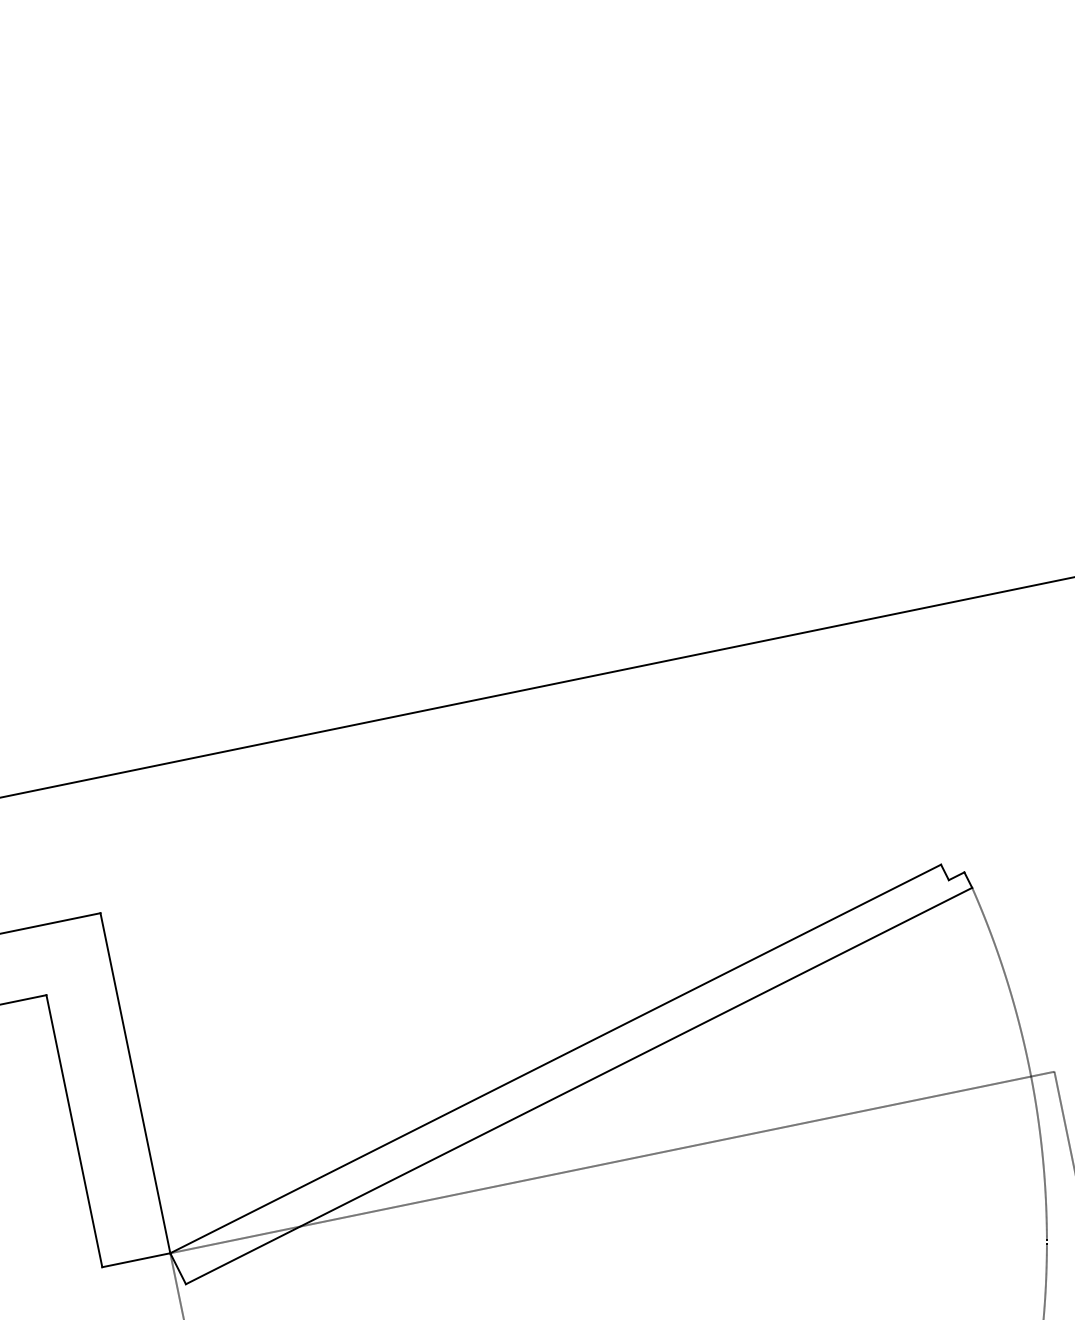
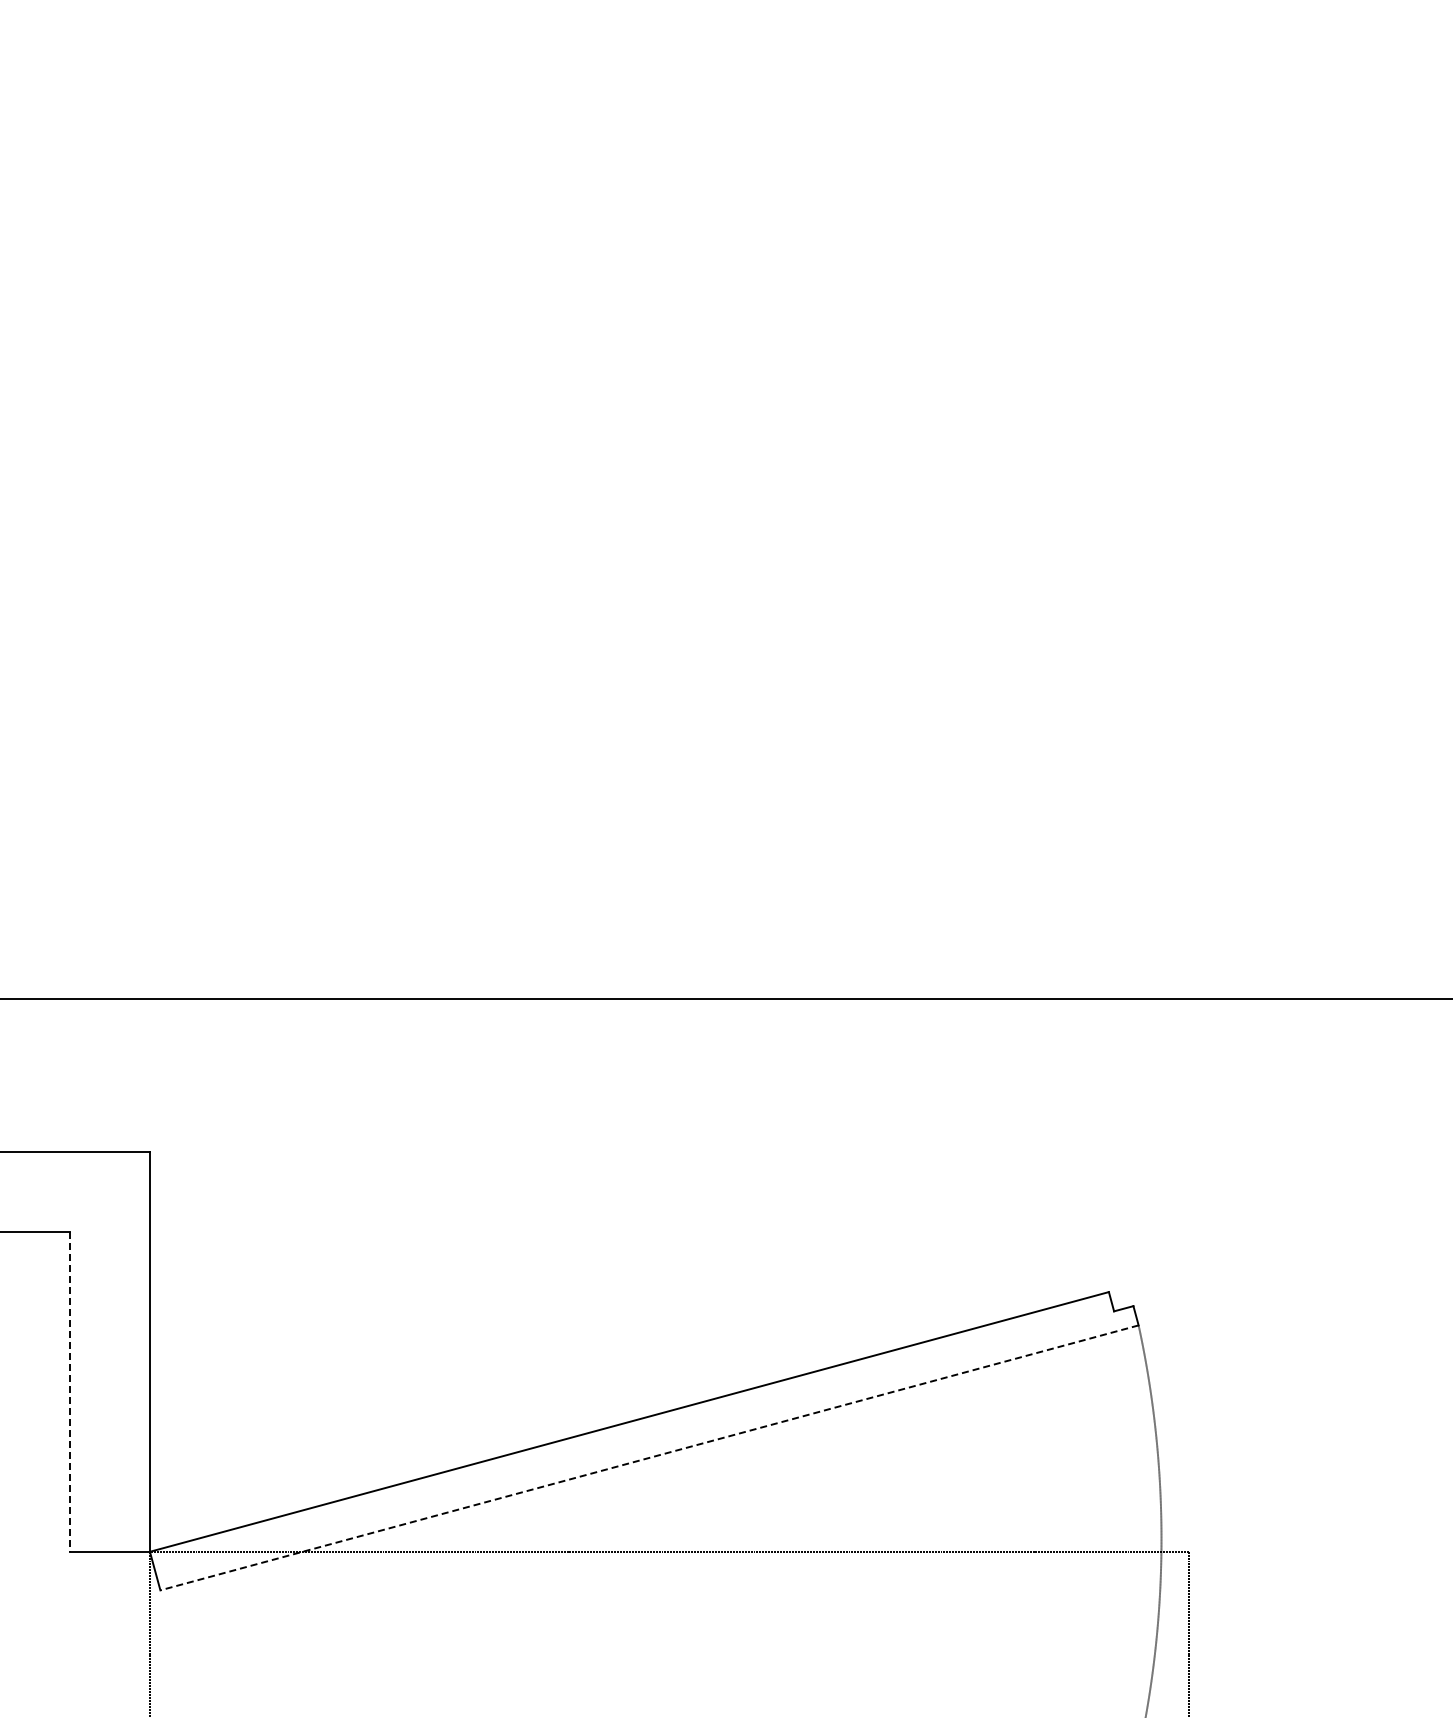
line: (578, 1085) -> (649, 1457), solid -> dashed
line: (74, 1130) -> (70, 1391), solid -> dashed

